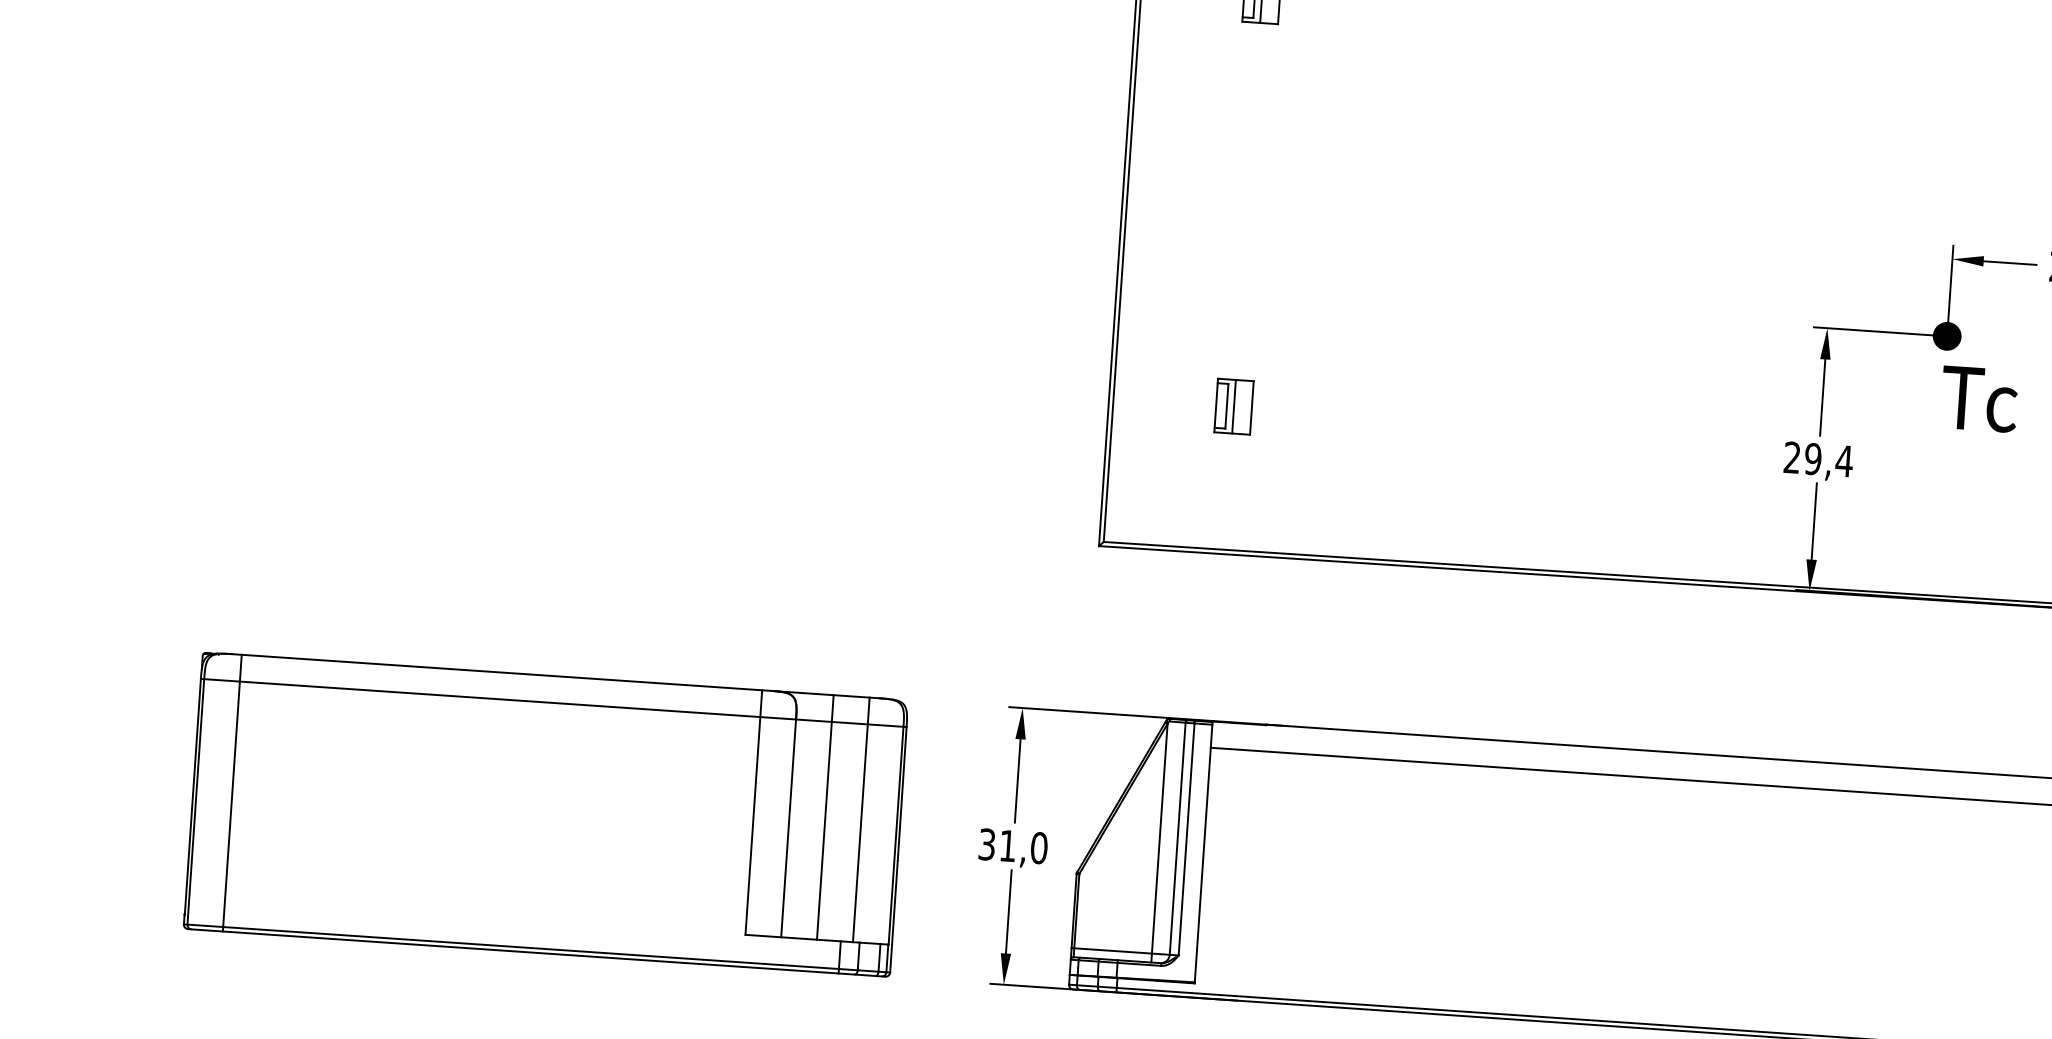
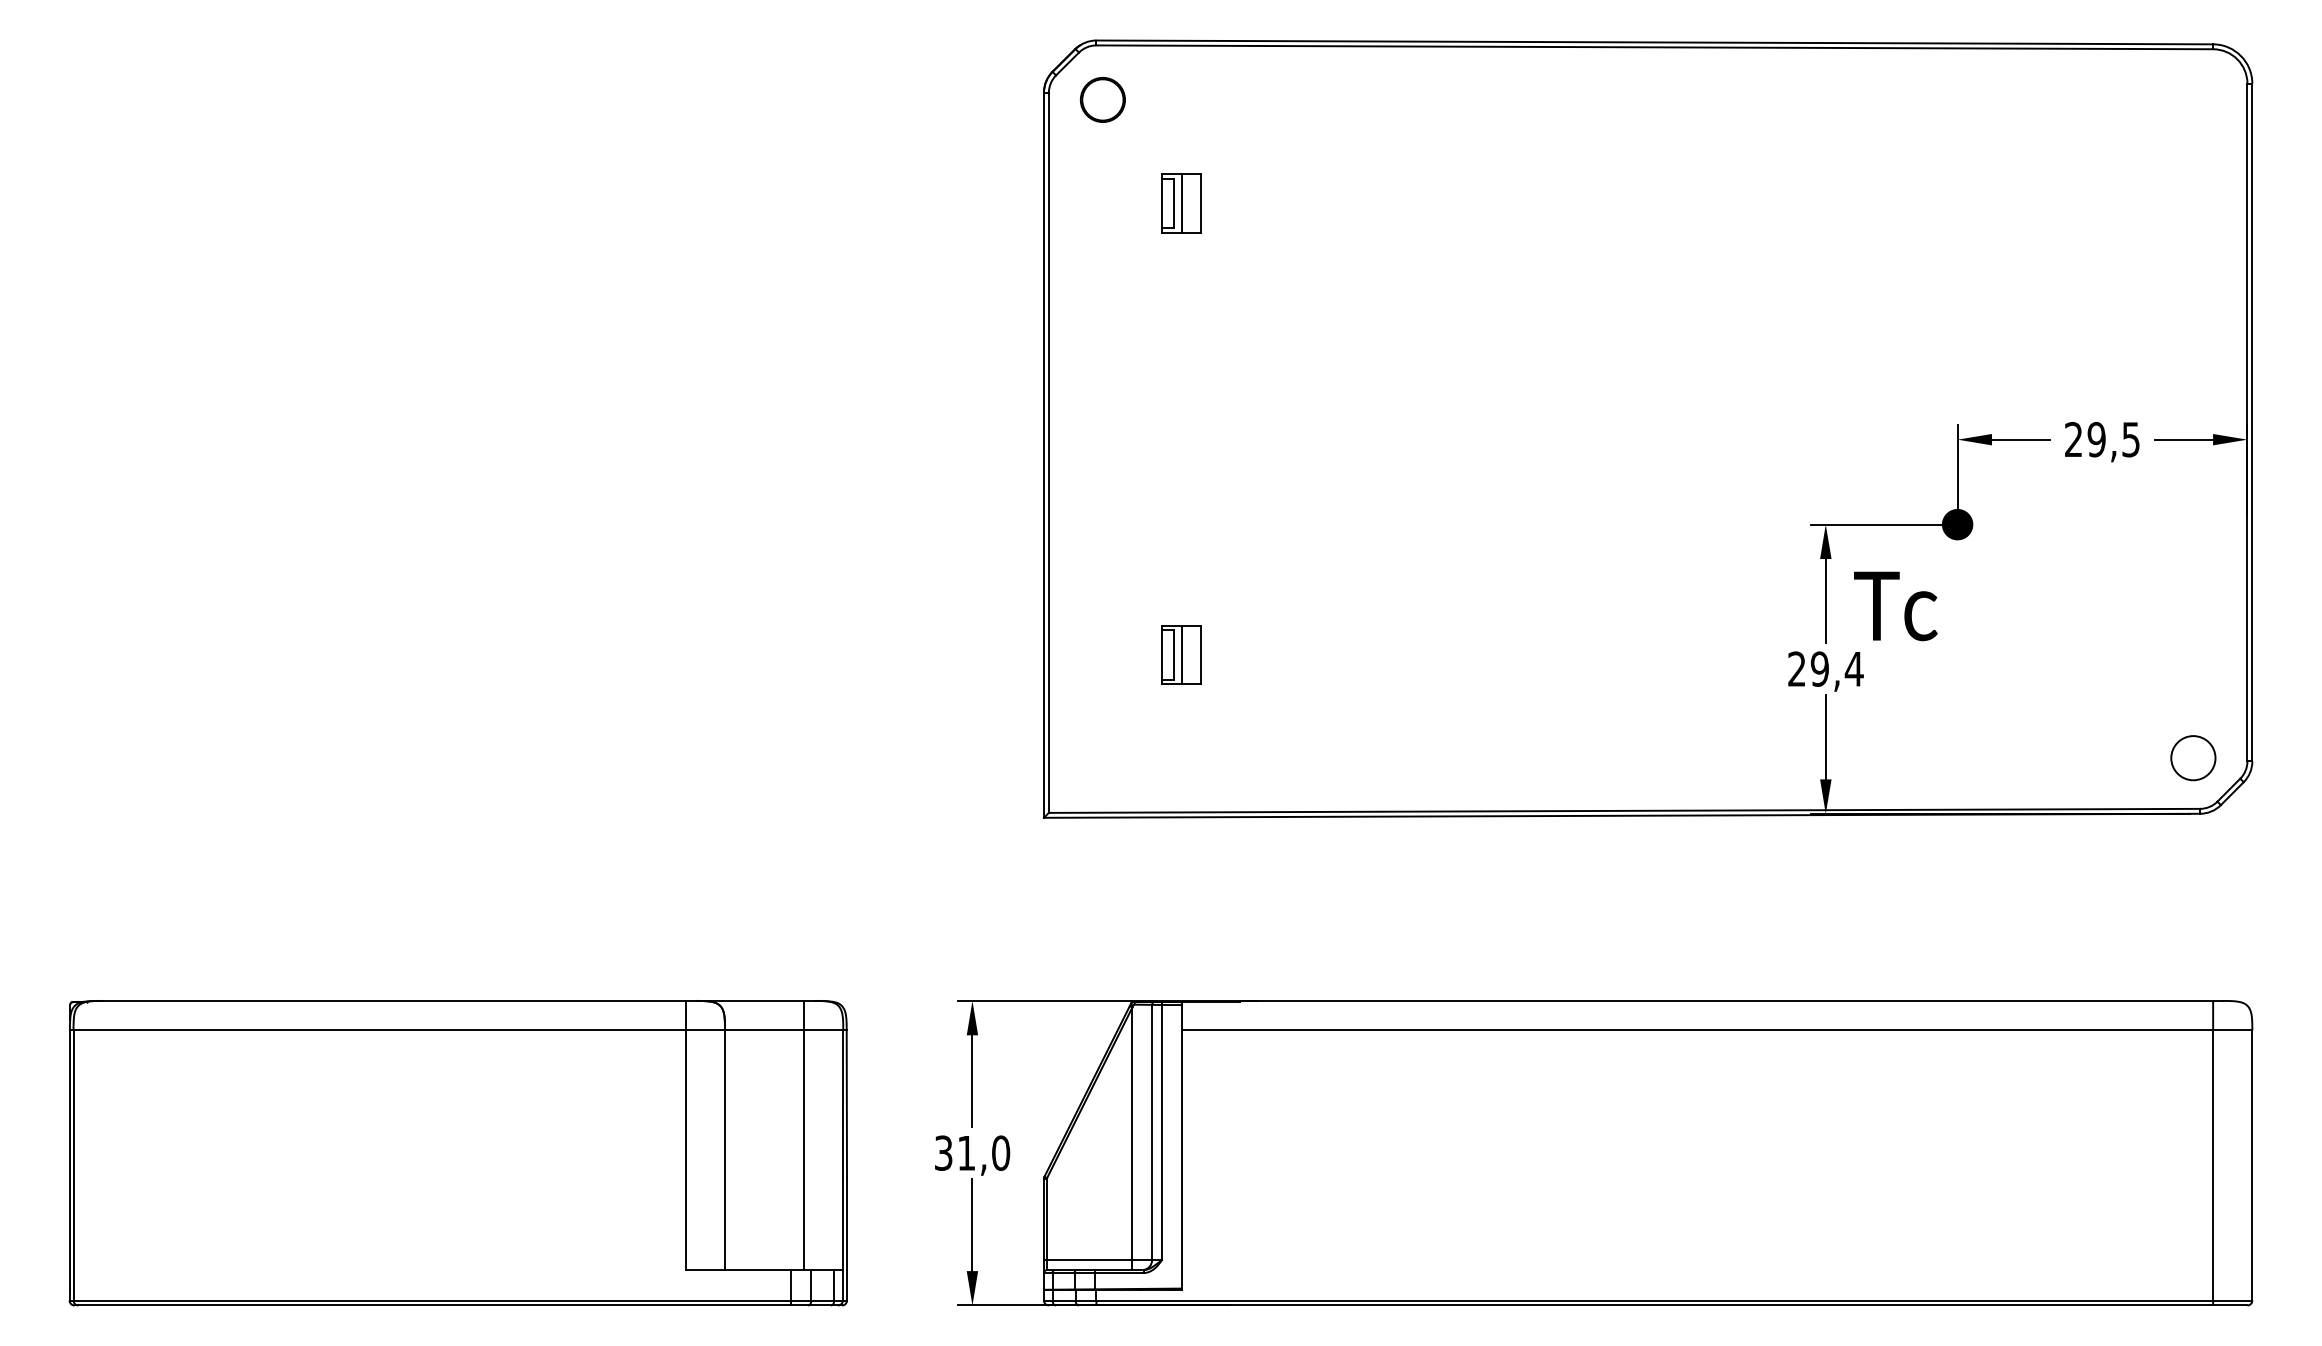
text: (1979, 399) -> (1895, 606), moved
line: (232, 792) -> (112, 1152), removed
line: (825, 817) -> (764, 1135), removed

